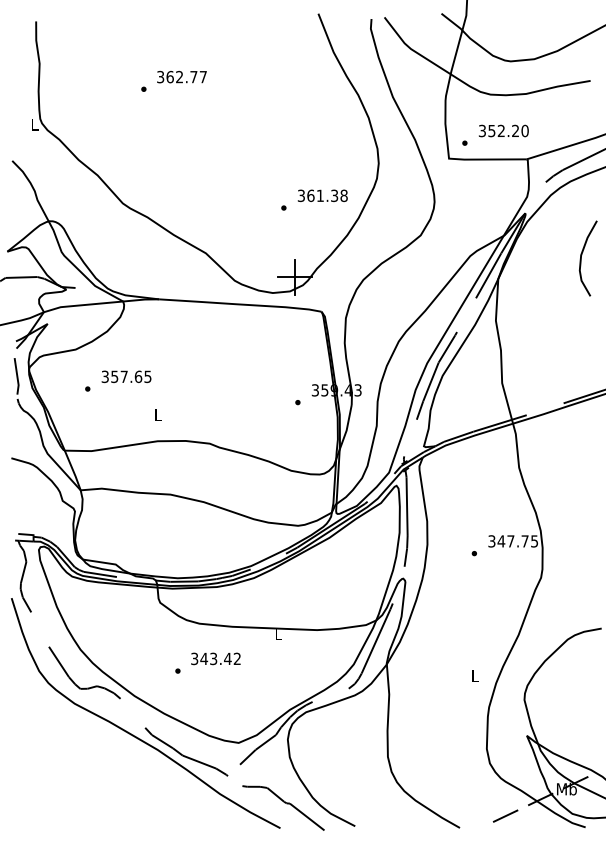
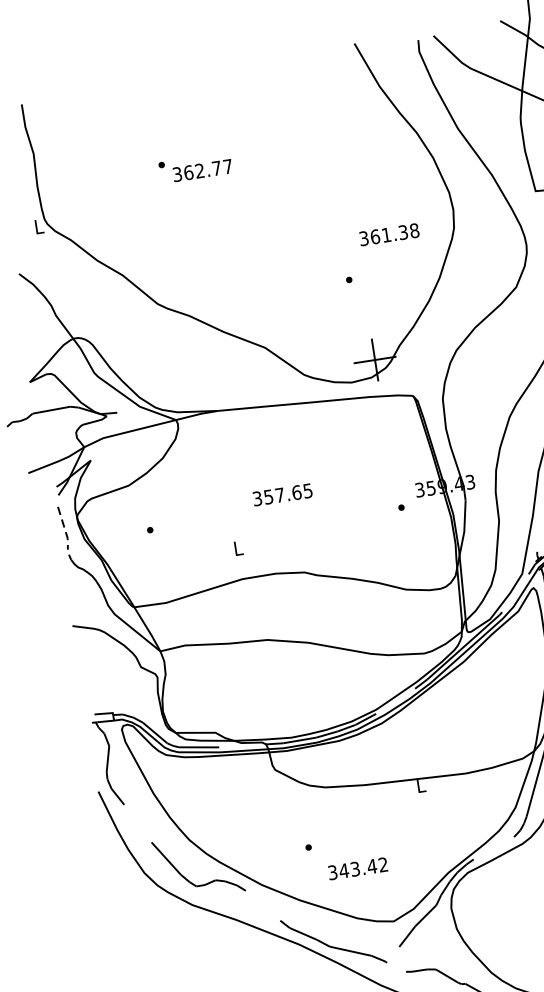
text: (181, 76) -> (202, 169), moved
text: (322, 195) -> (388, 234), moved
text: (126, 376) -> (282, 494), moved
line: (17, 377) -> (64, 529), solid -> dashed
text: (215, 658) -> (357, 868), moved

